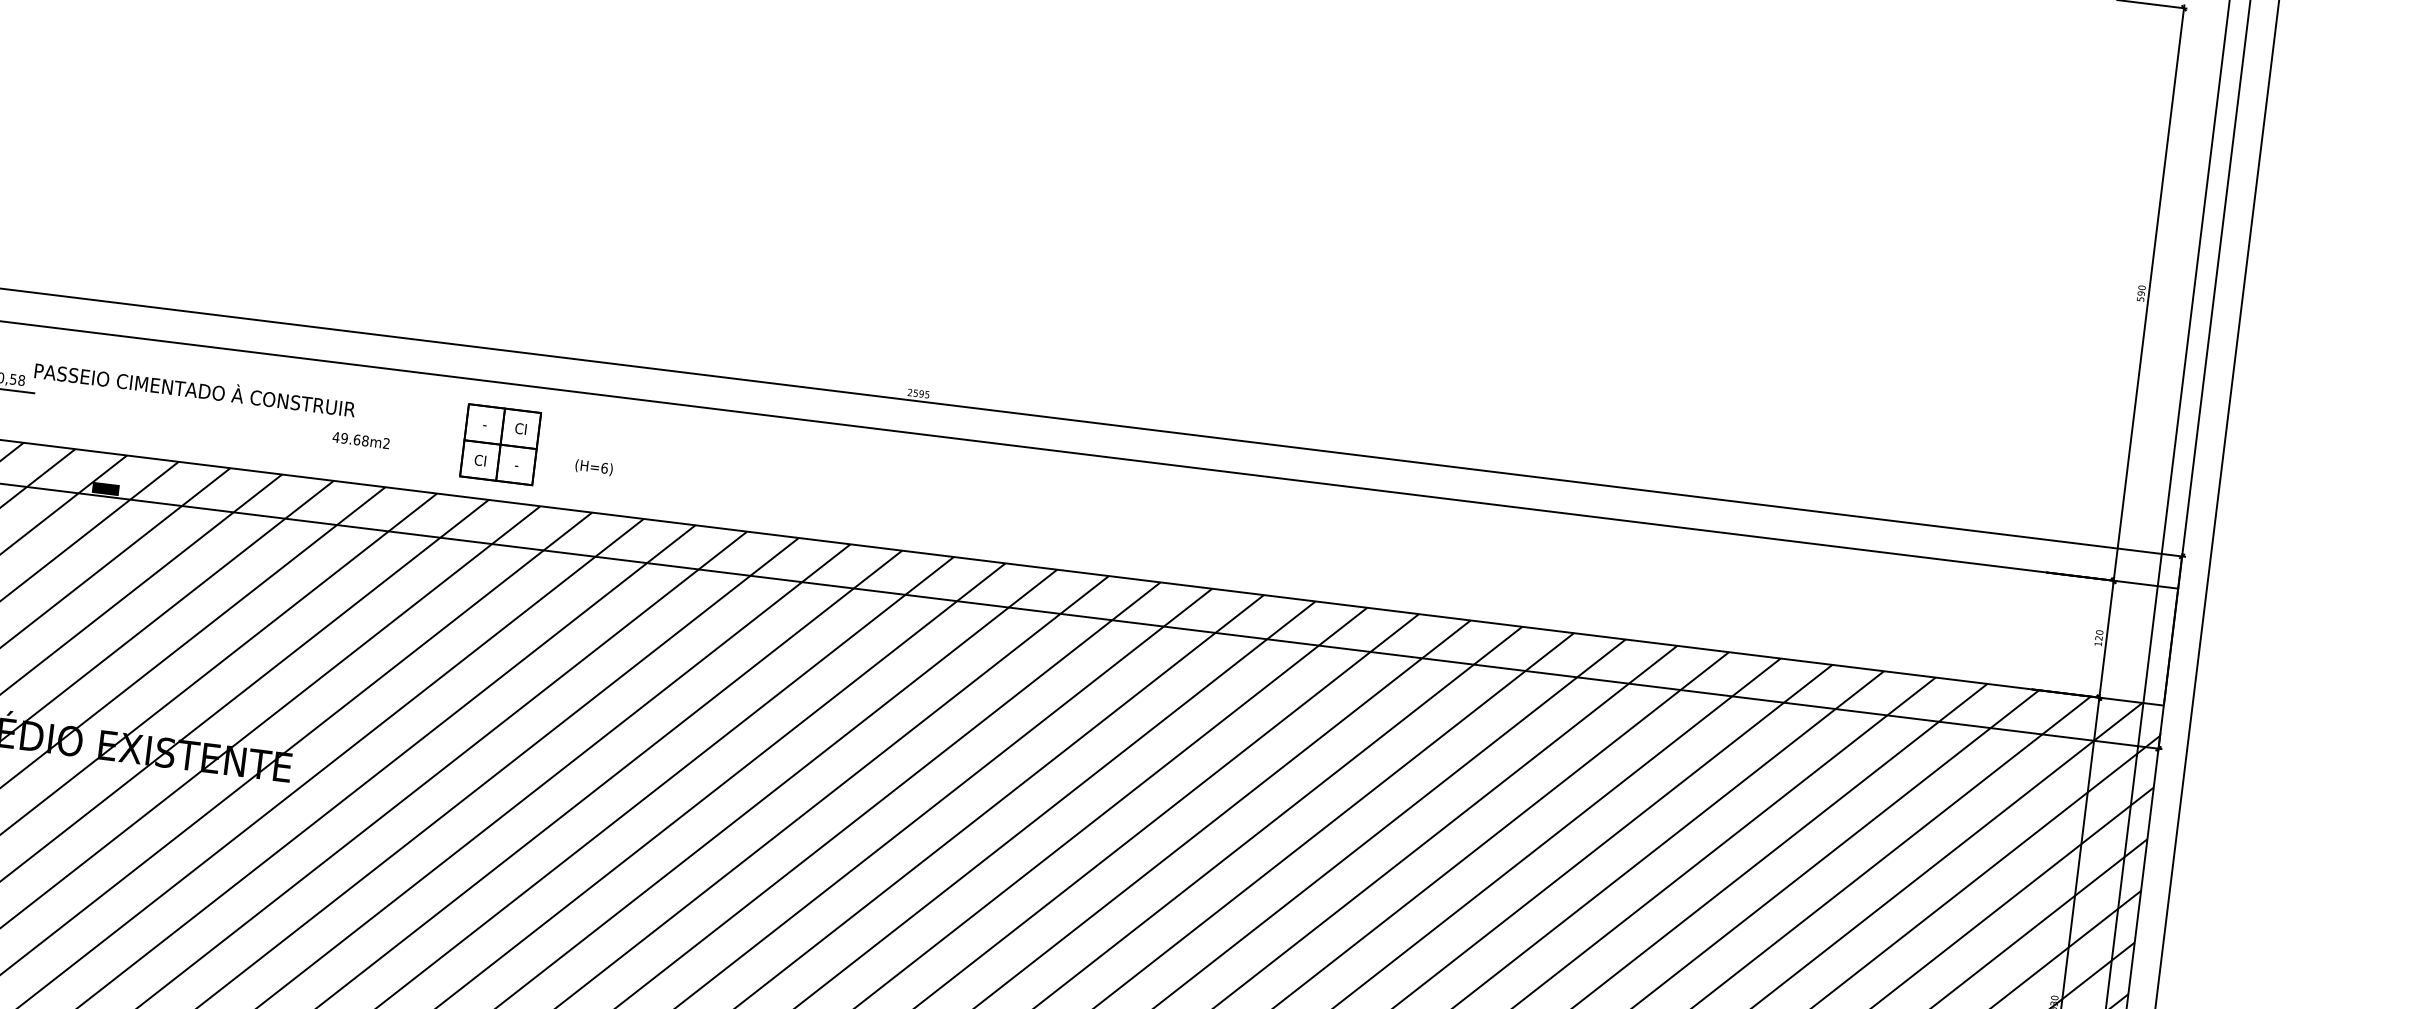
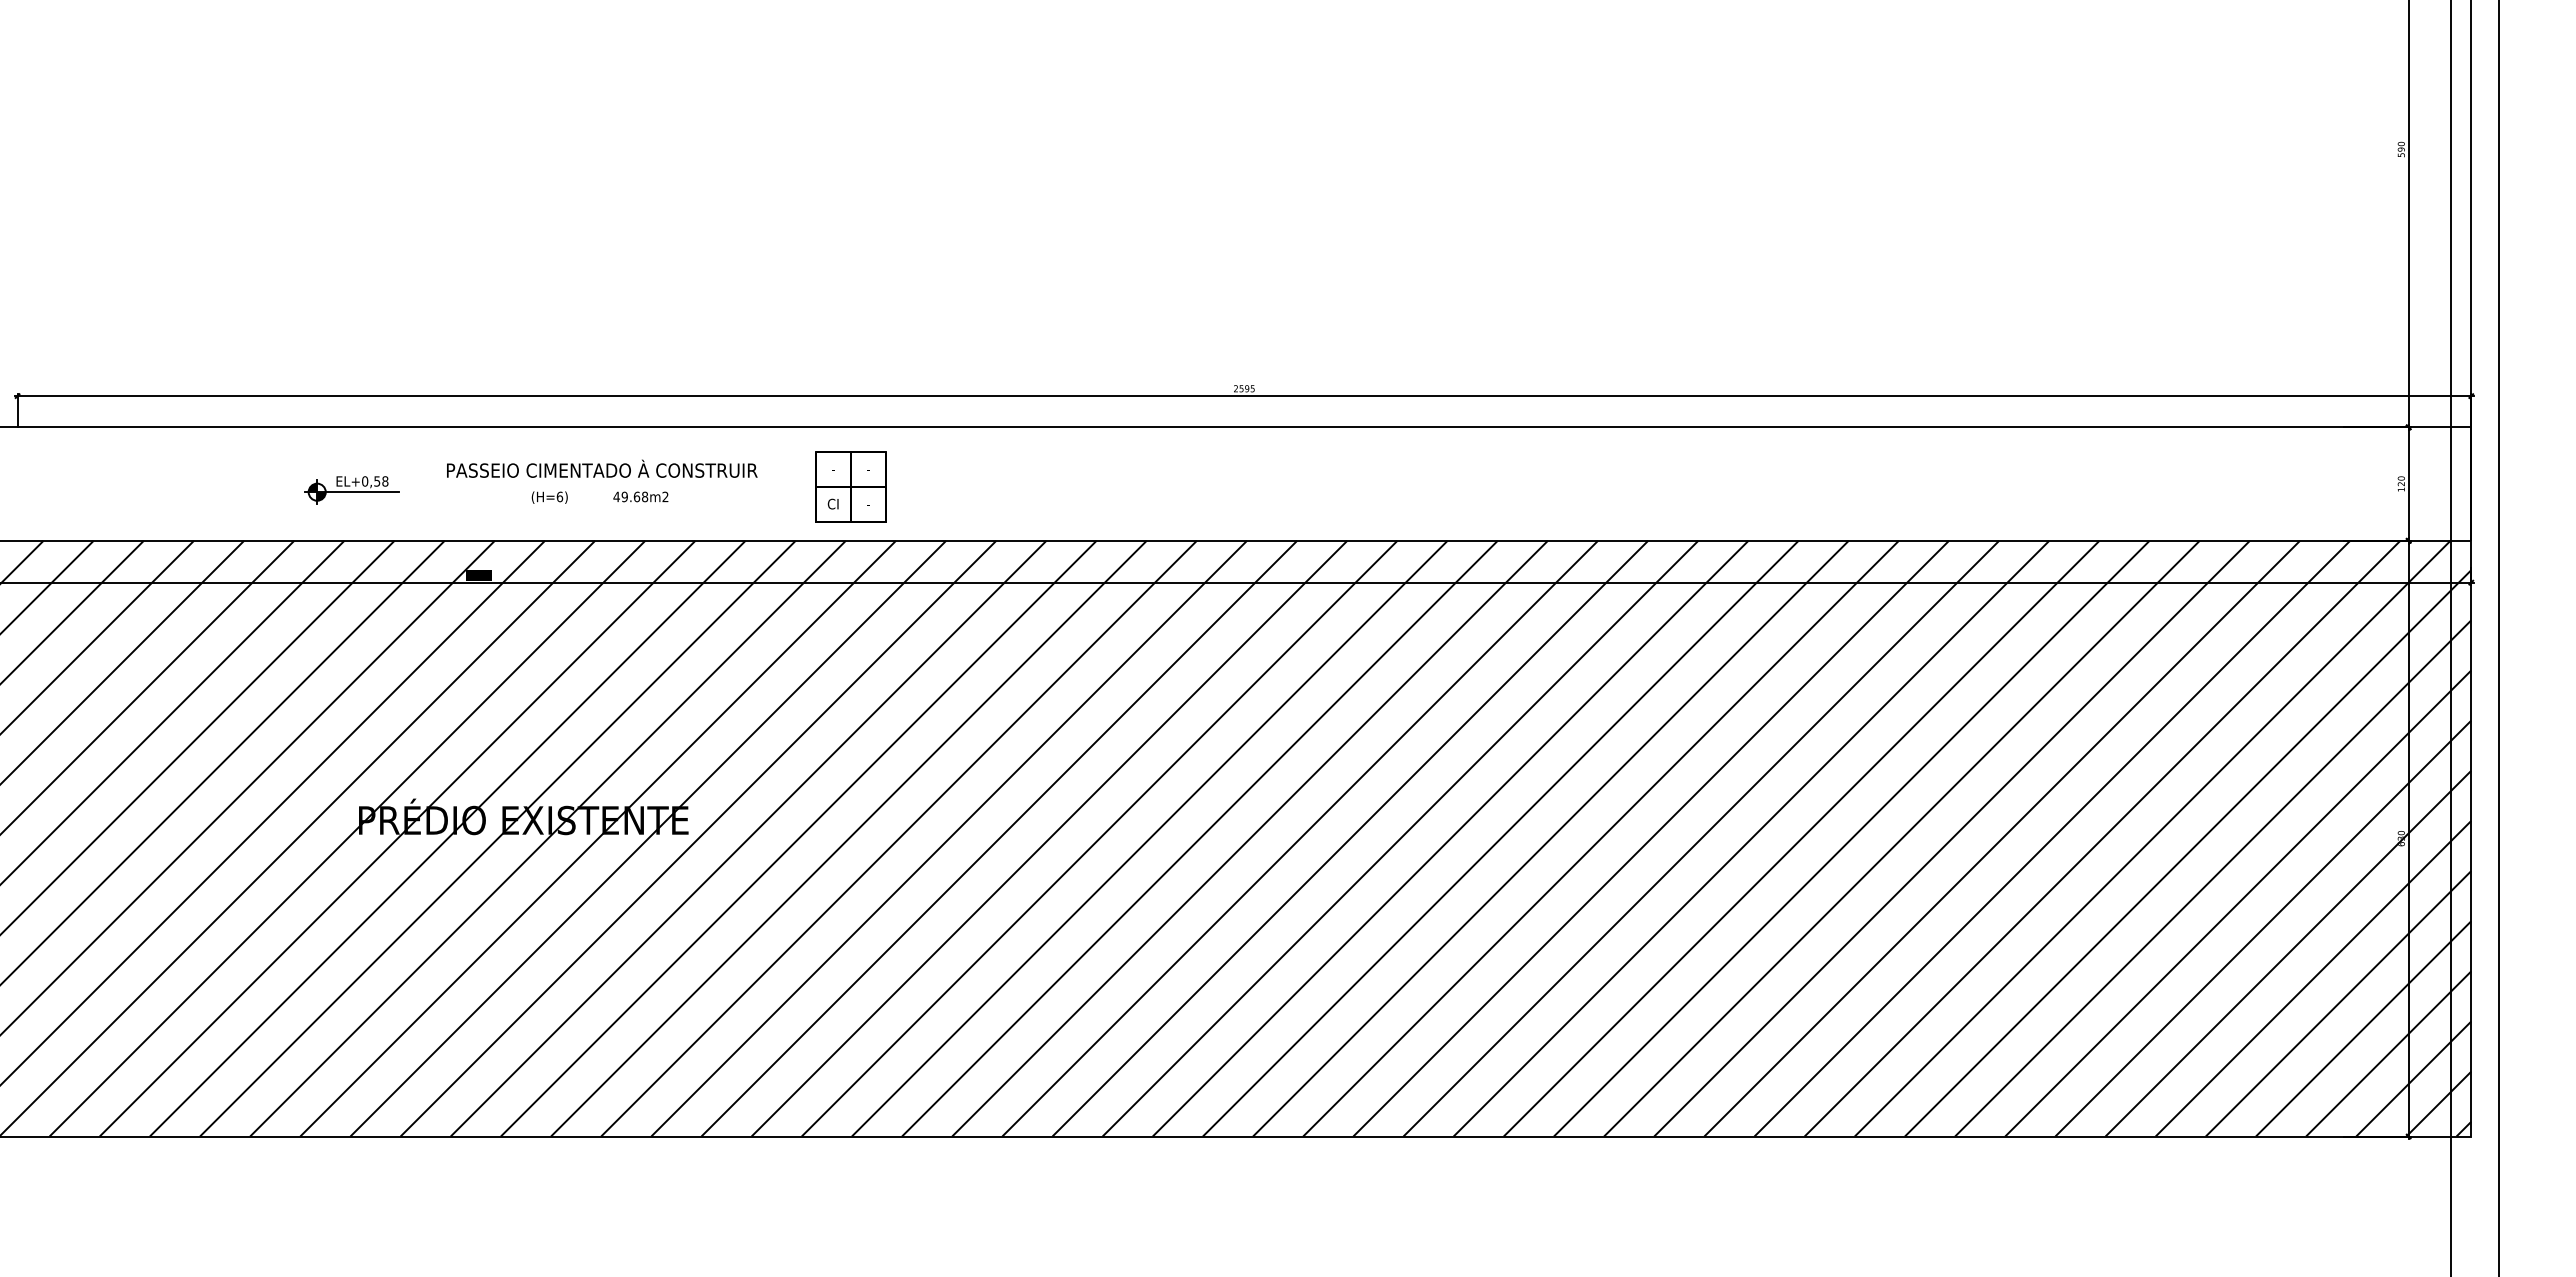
text: (195, 388) -> (602, 468), moved
text: (520, 428) -> (867, 468), CI -> -
text: (360, 439) -> (640, 496), moved
text: (593, 467) -> (549, 497), moved

